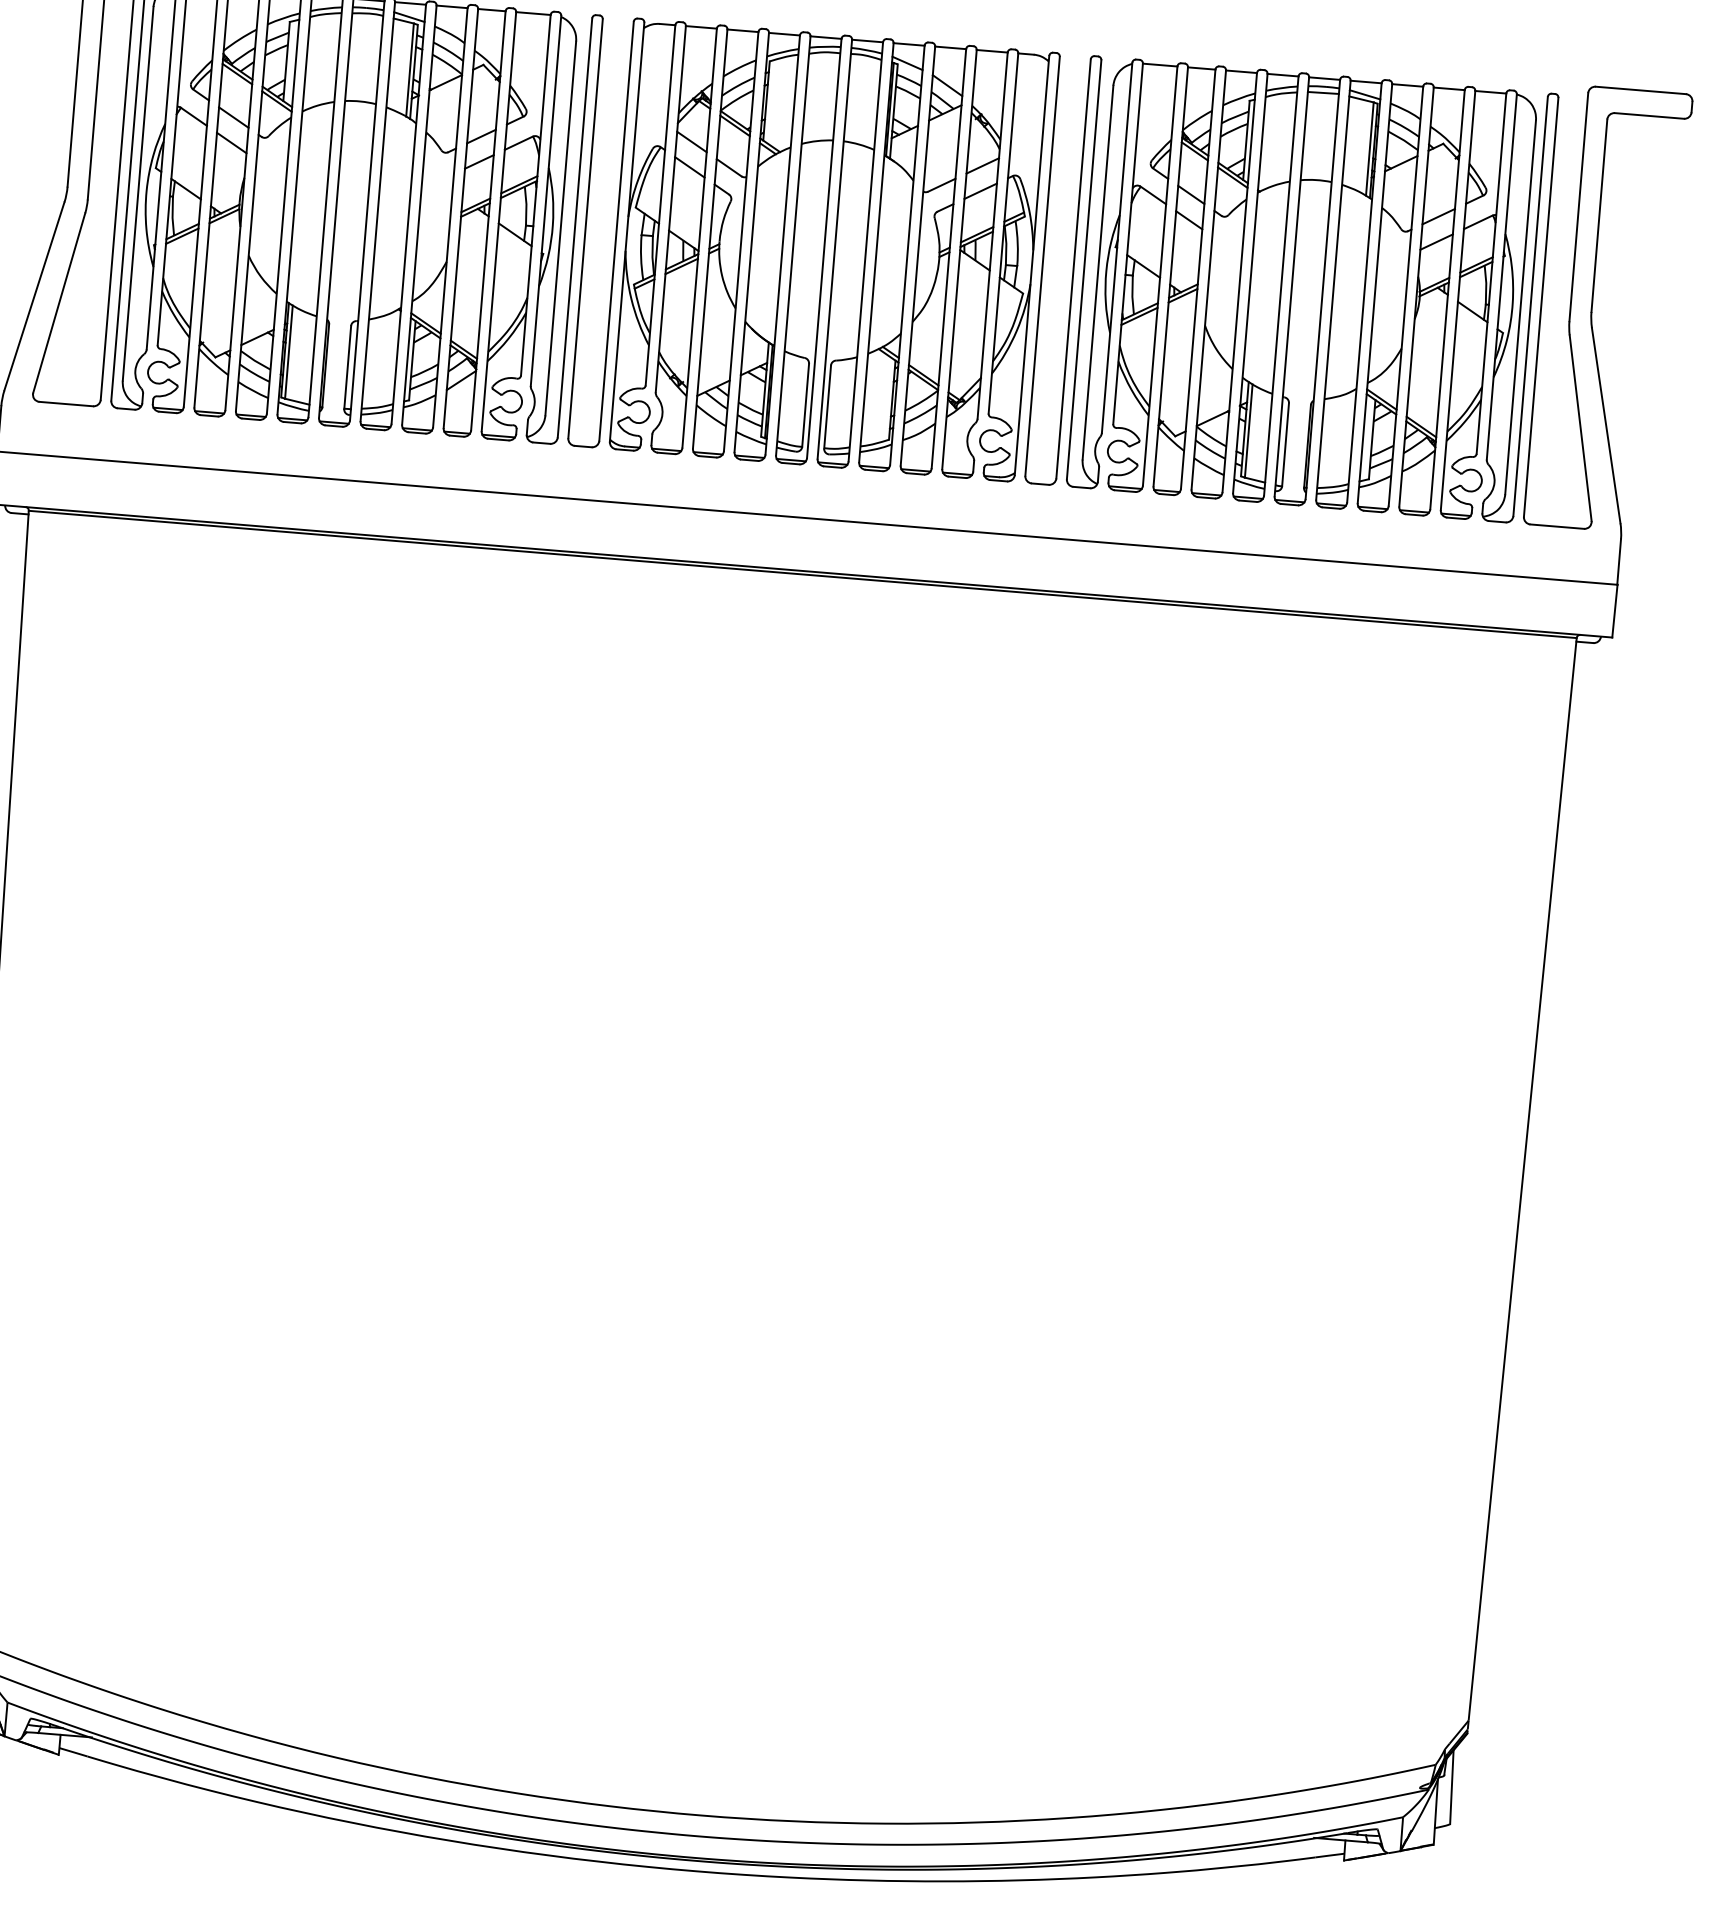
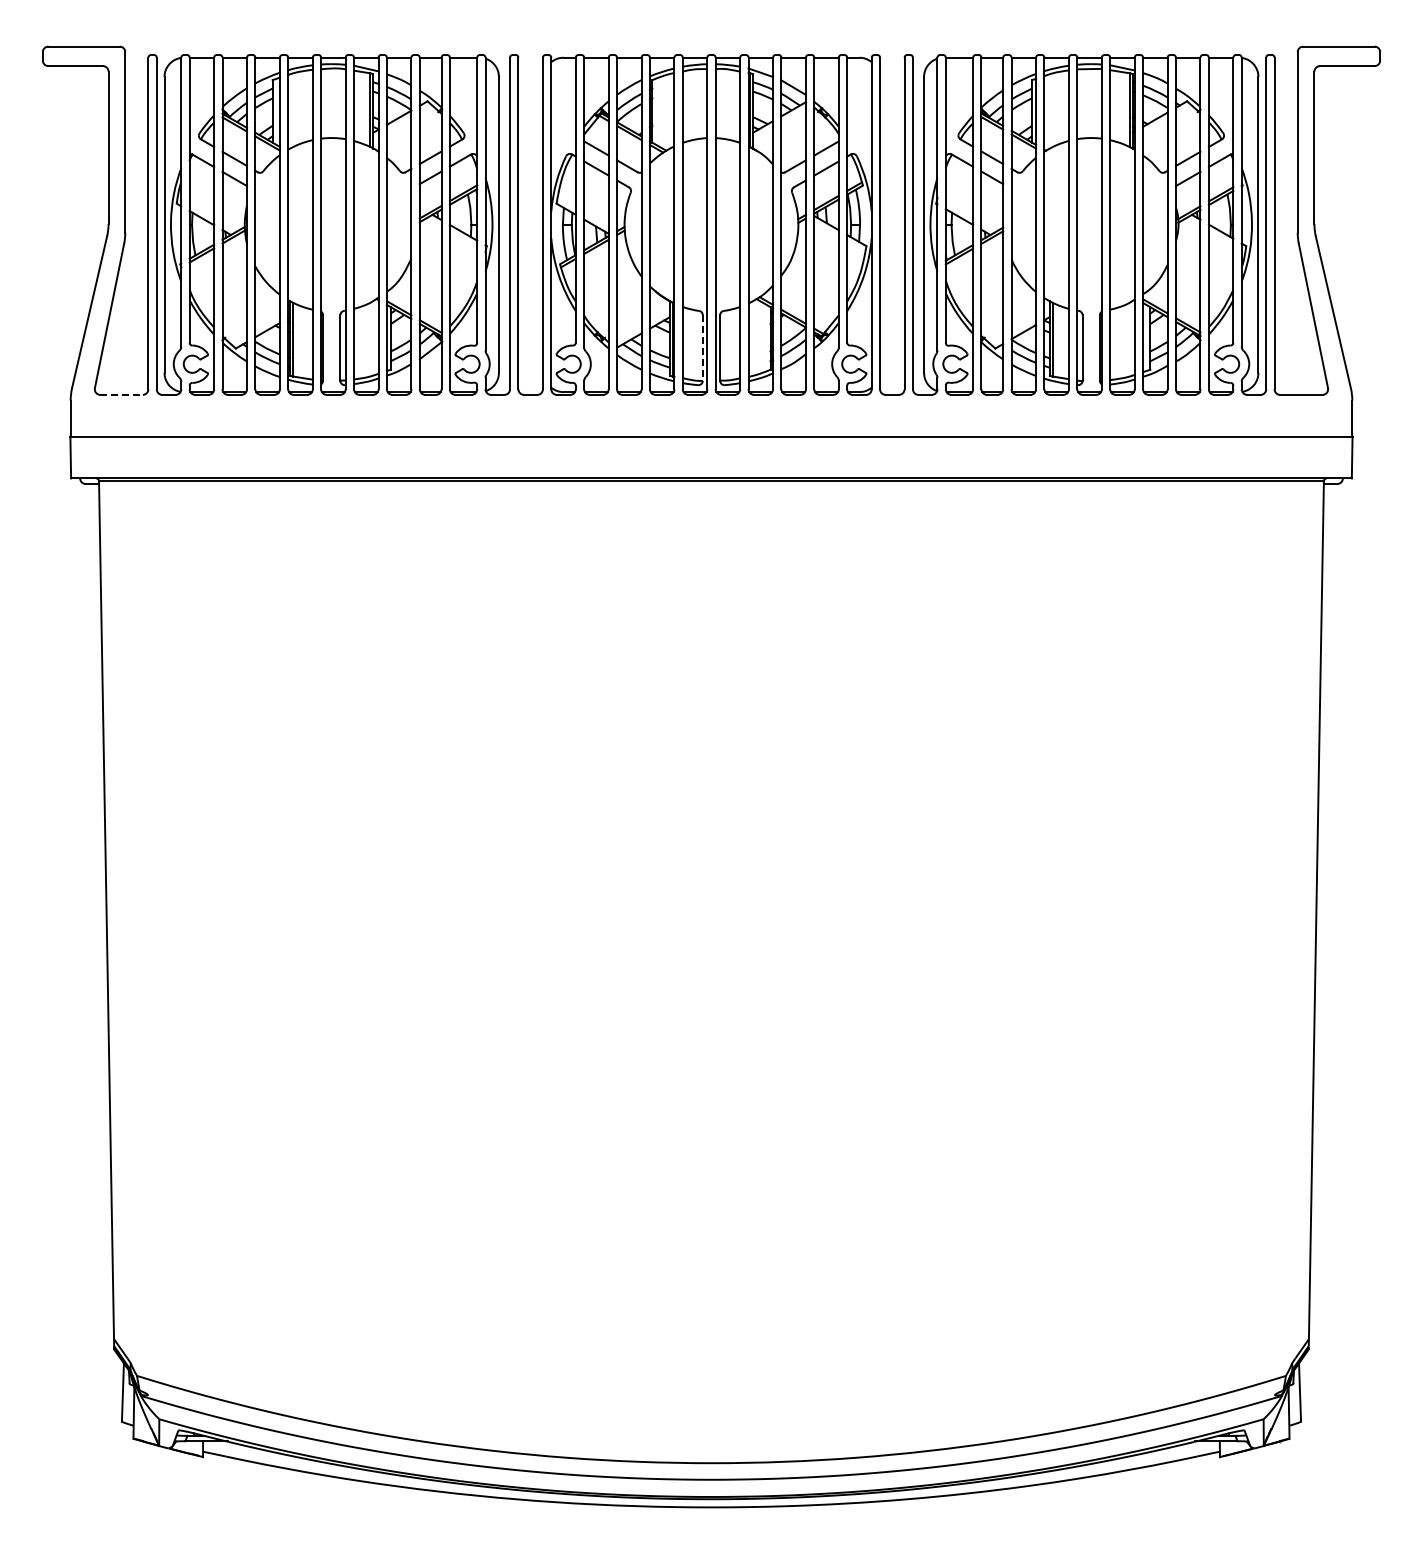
line: (67, 403) -> (122, 394), solid -> dashed
line: (805, 405) -> (702, 348), solid -> dashed

